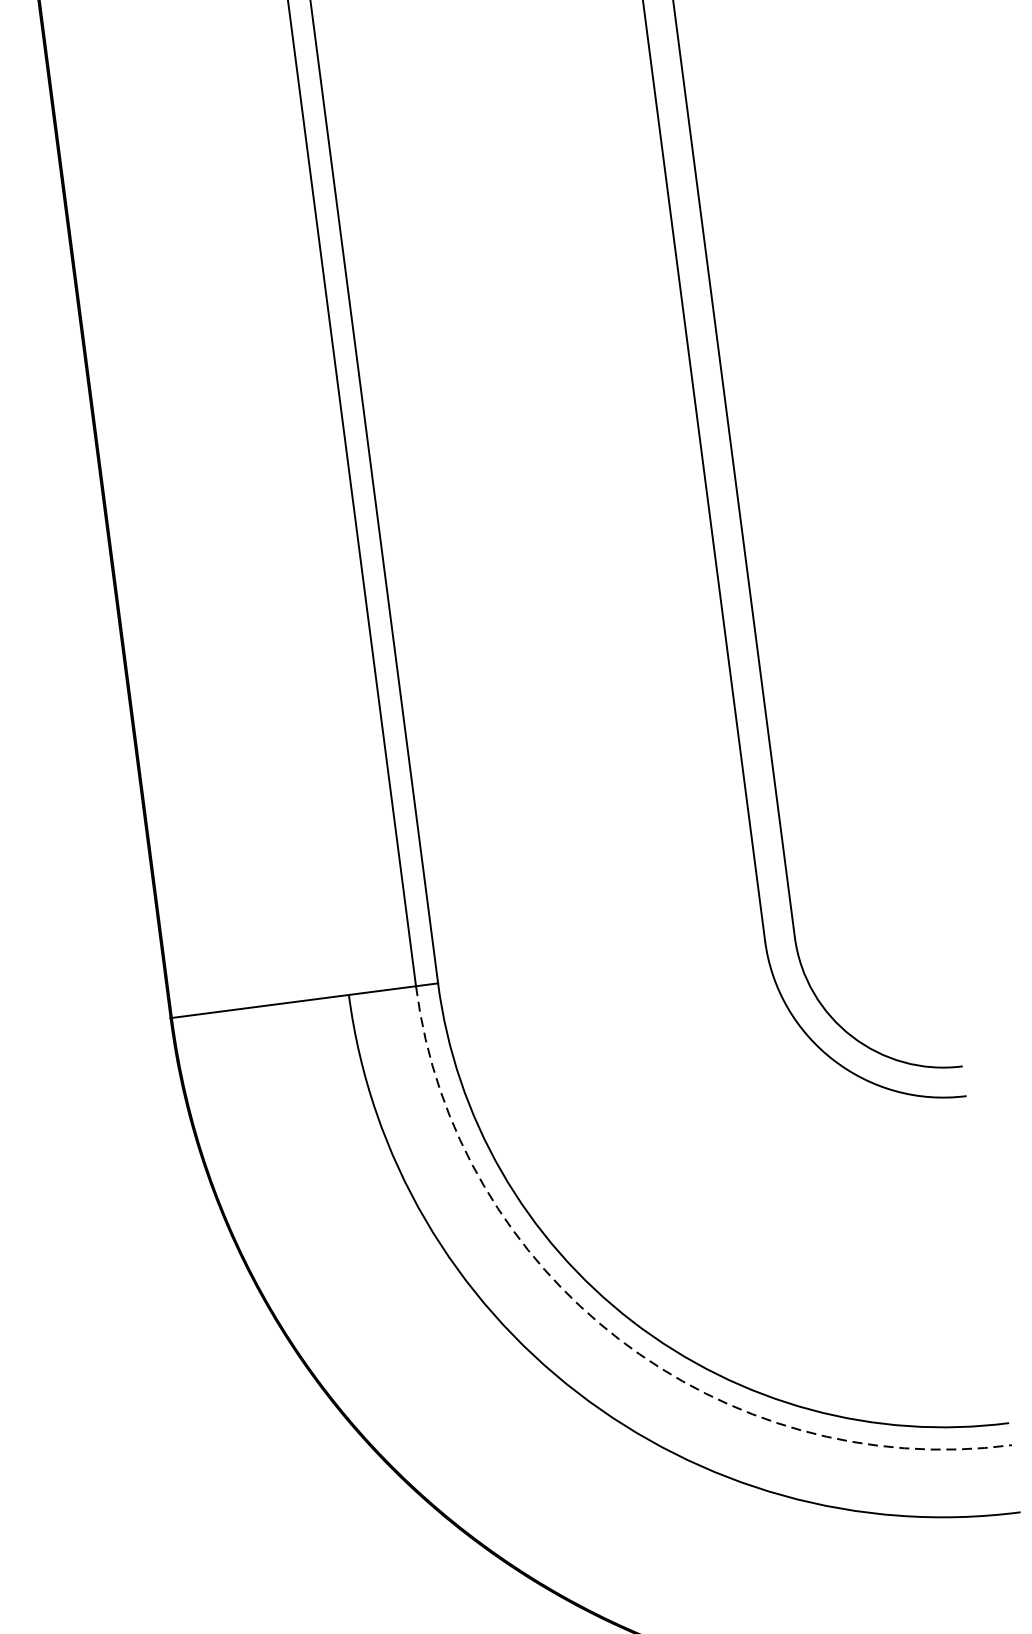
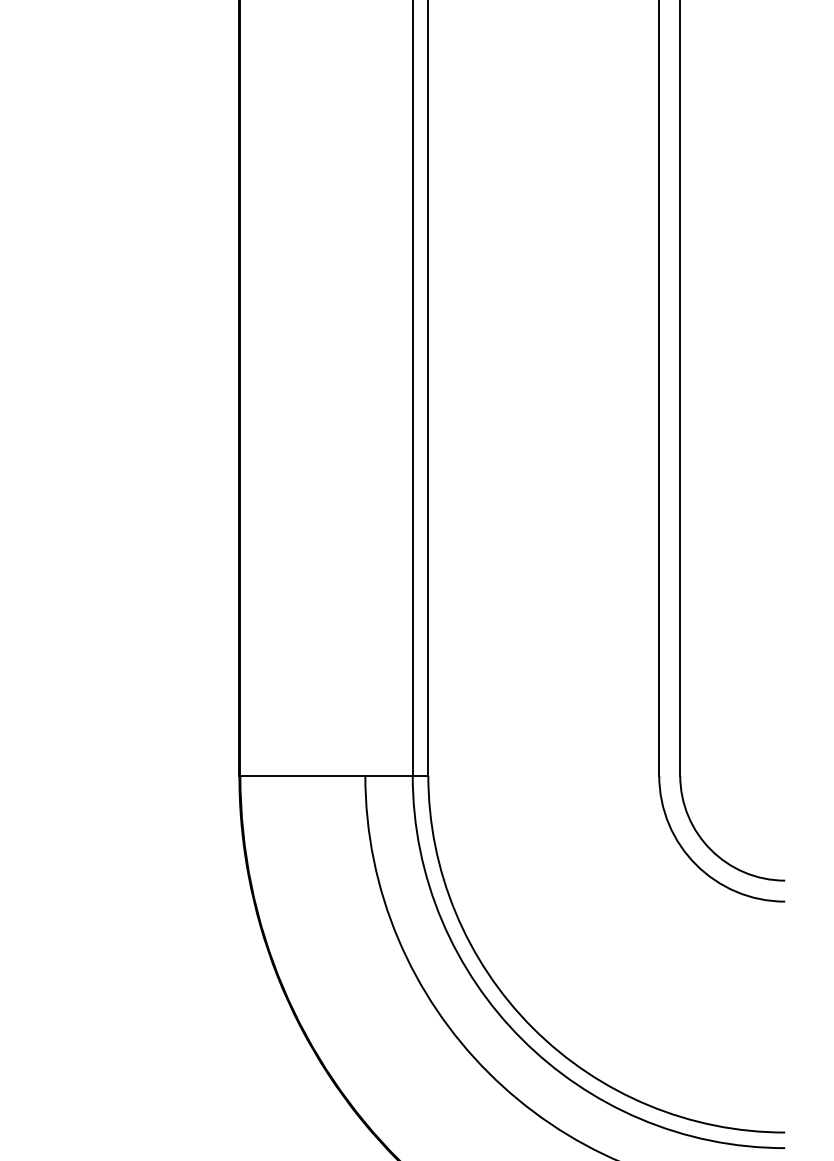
arc: (618, 1339) -> (521, 1039), dashed -> solid

